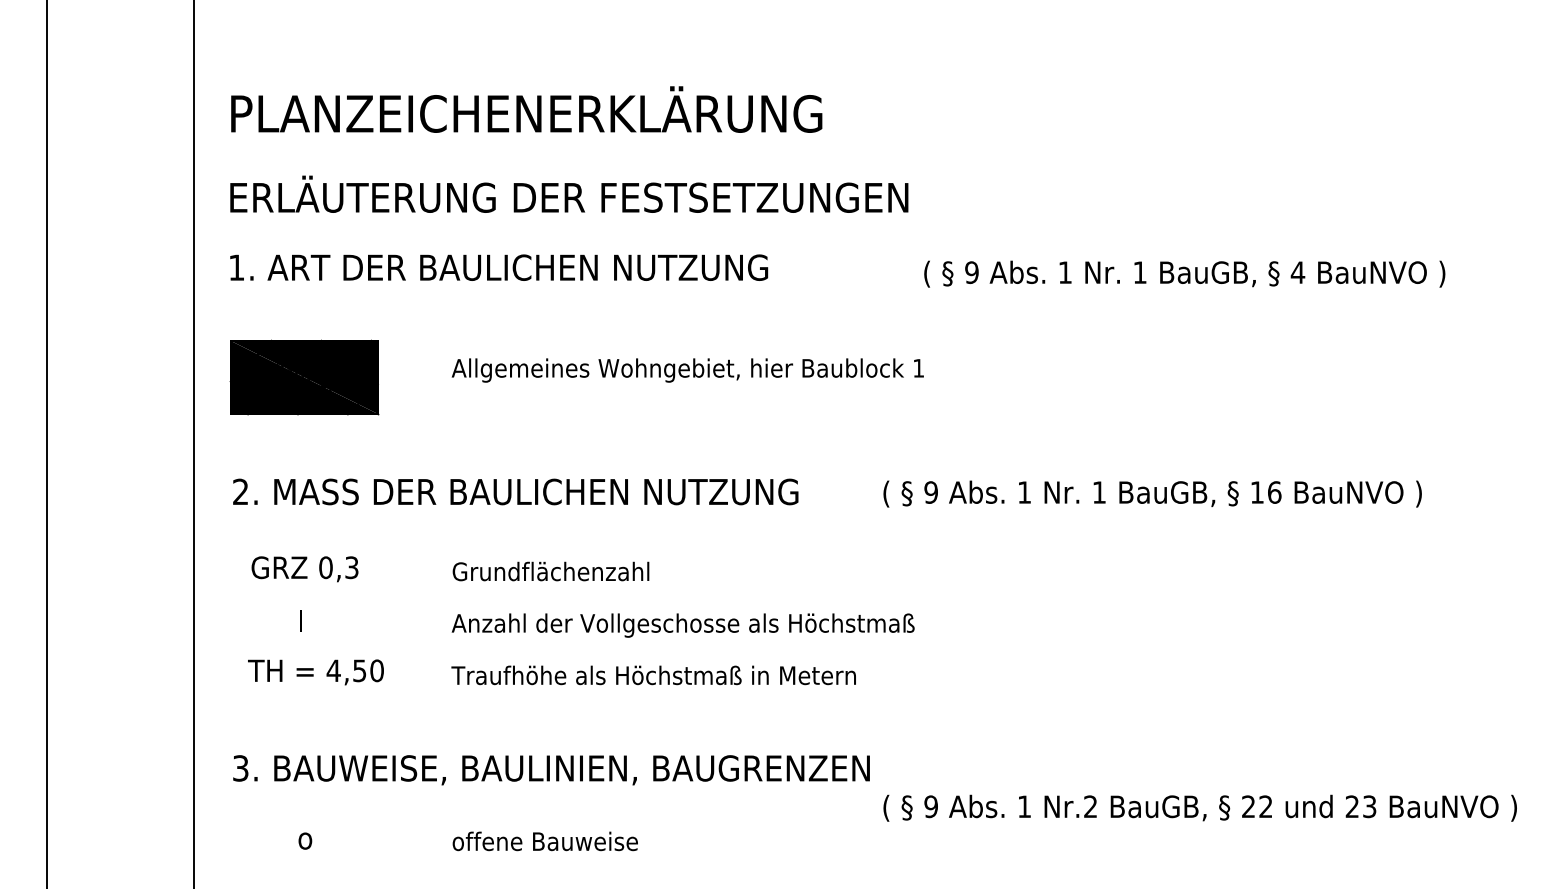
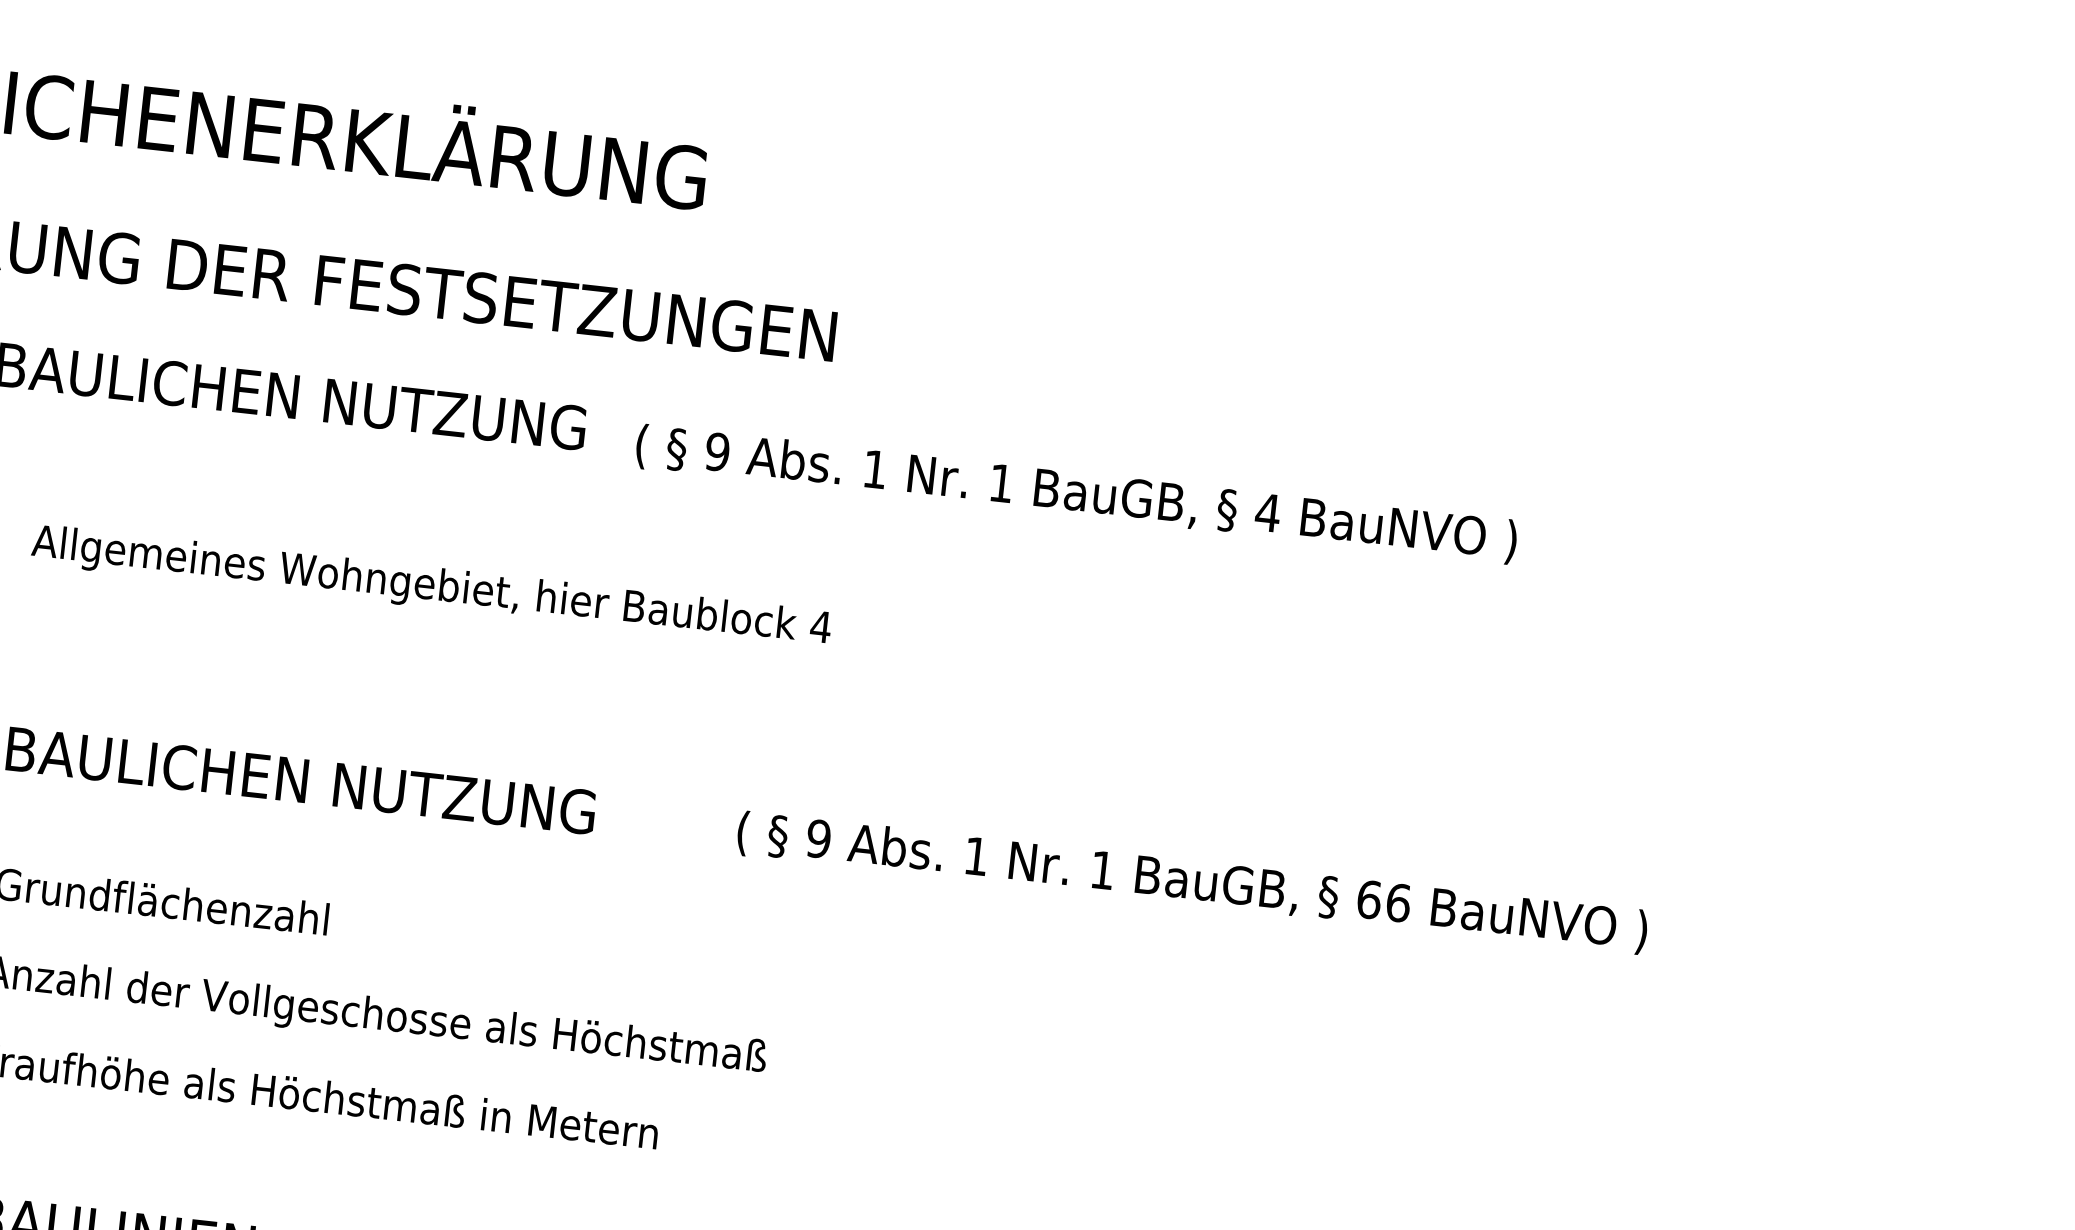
text: (1184, 273) -> (1076, 493), moved
text: (918, 368) -> (820, 627), 1 -> 4
text: (1257, 492) -> (1369, 899), 16 -> 66

